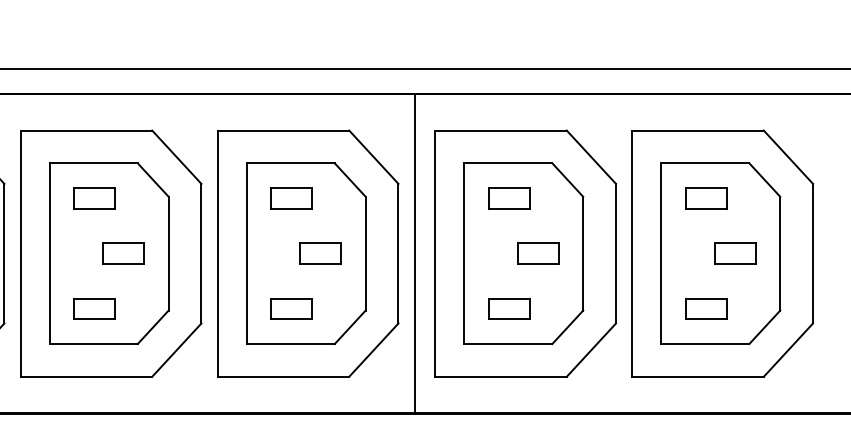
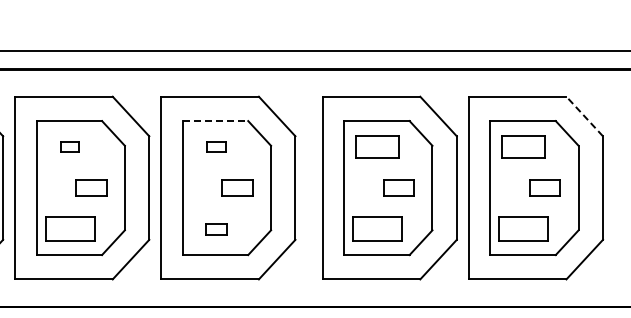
line: (788, 157) -> (584, 116), solid -> dashed
line: (290, 163) -> (215, 121), solid -> dashed
part: (93, 197) -> (69, 146), size x0.6
part: (292, 197) -> (216, 146), size x0.6
part: (509, 197) -> (377, 146), size x1.4
part: (705, 197) -> (523, 146), size x1.4
line: (414, 252) -> (307, 187), removed
part: (93, 309) -> (69, 229), size x1.6
part: (292, 309) -> (216, 229), size x0.7
part: (509, 309) -> (377, 229), size x1.6
part: (705, 309) -> (523, 229), size x1.6

